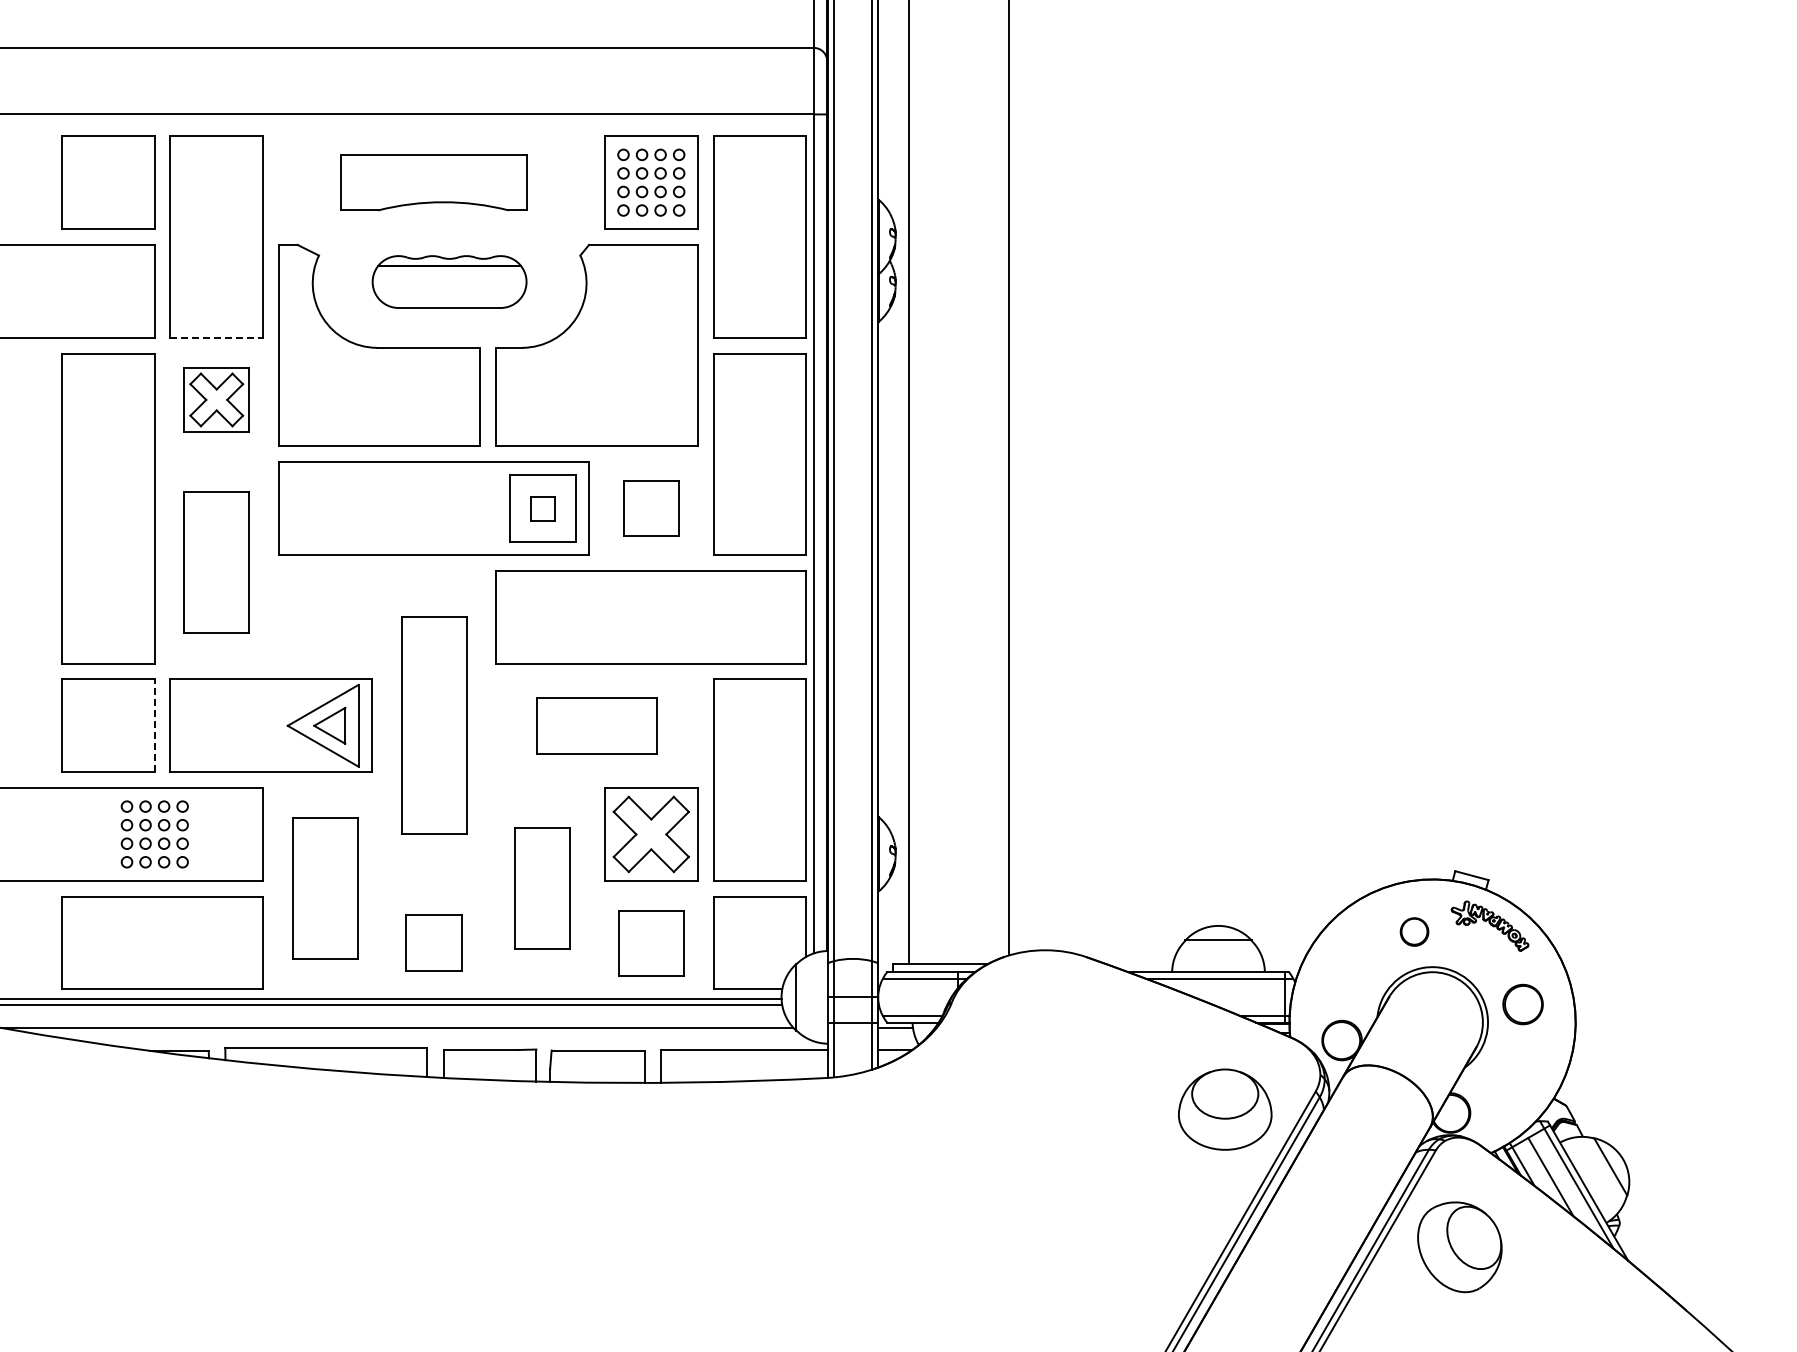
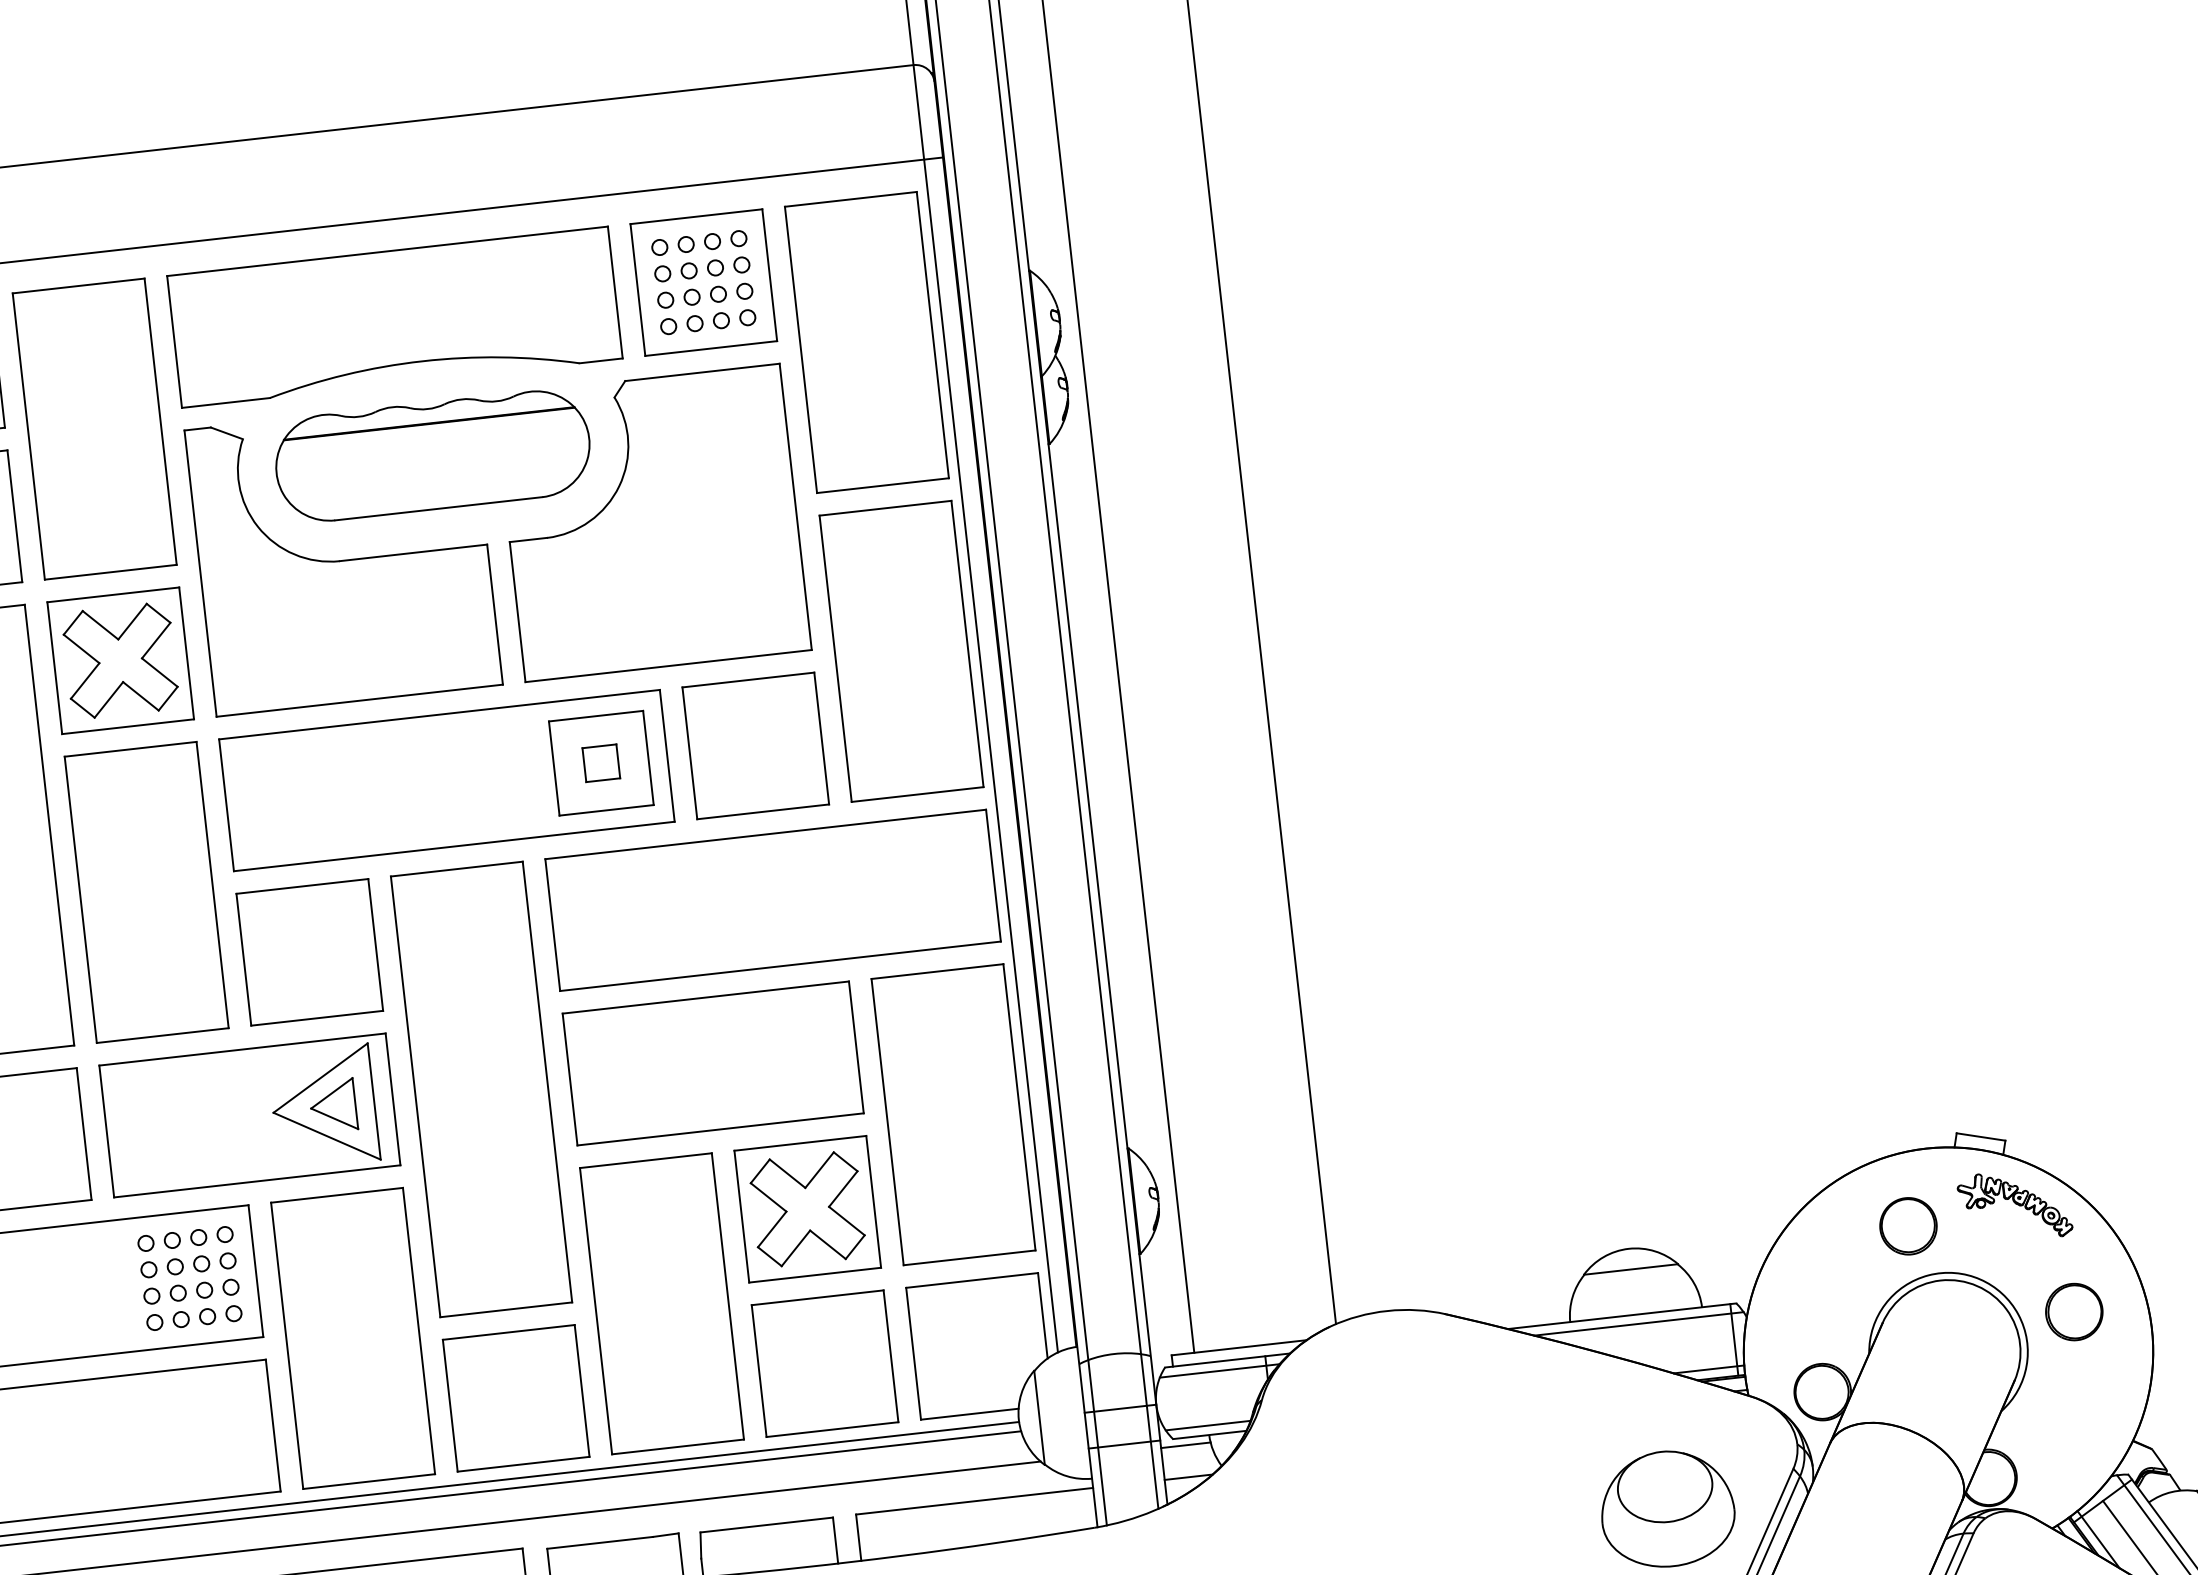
part: (433, 182) -> (394, 317), size x1.67
part: (449, 281) -> (432, 455), size x1.43
line: (217, 337) -> (111, 571), dashed -> solid
part: (216, 399) -> (120, 660), size x1.43
part: (651, 508) -> (756, 745), size x1.67
part: (216, 562) -> (146, 891), size x1.43
part: (325, 617) -> (309, 952), added
line: (154, 725) -> (83, 1133), dashed -> solid
part: (433, 725) -> (480, 1089), size x1.43
part: (596, 725) -> (712, 1063), size x1.67
part: (150, 829) -> (183, 1272), moved
part: (325, 888) -> (353, 1338), size x1.43
part: (542, 888) -> (661, 1303), size x1.67
part: (1414, 931) -> (1908, 1225), size x1.43
part: (433, 942) -> (515, 1397), size x1.67
part: (651, 942) -> (825, 1362), size x1.43

